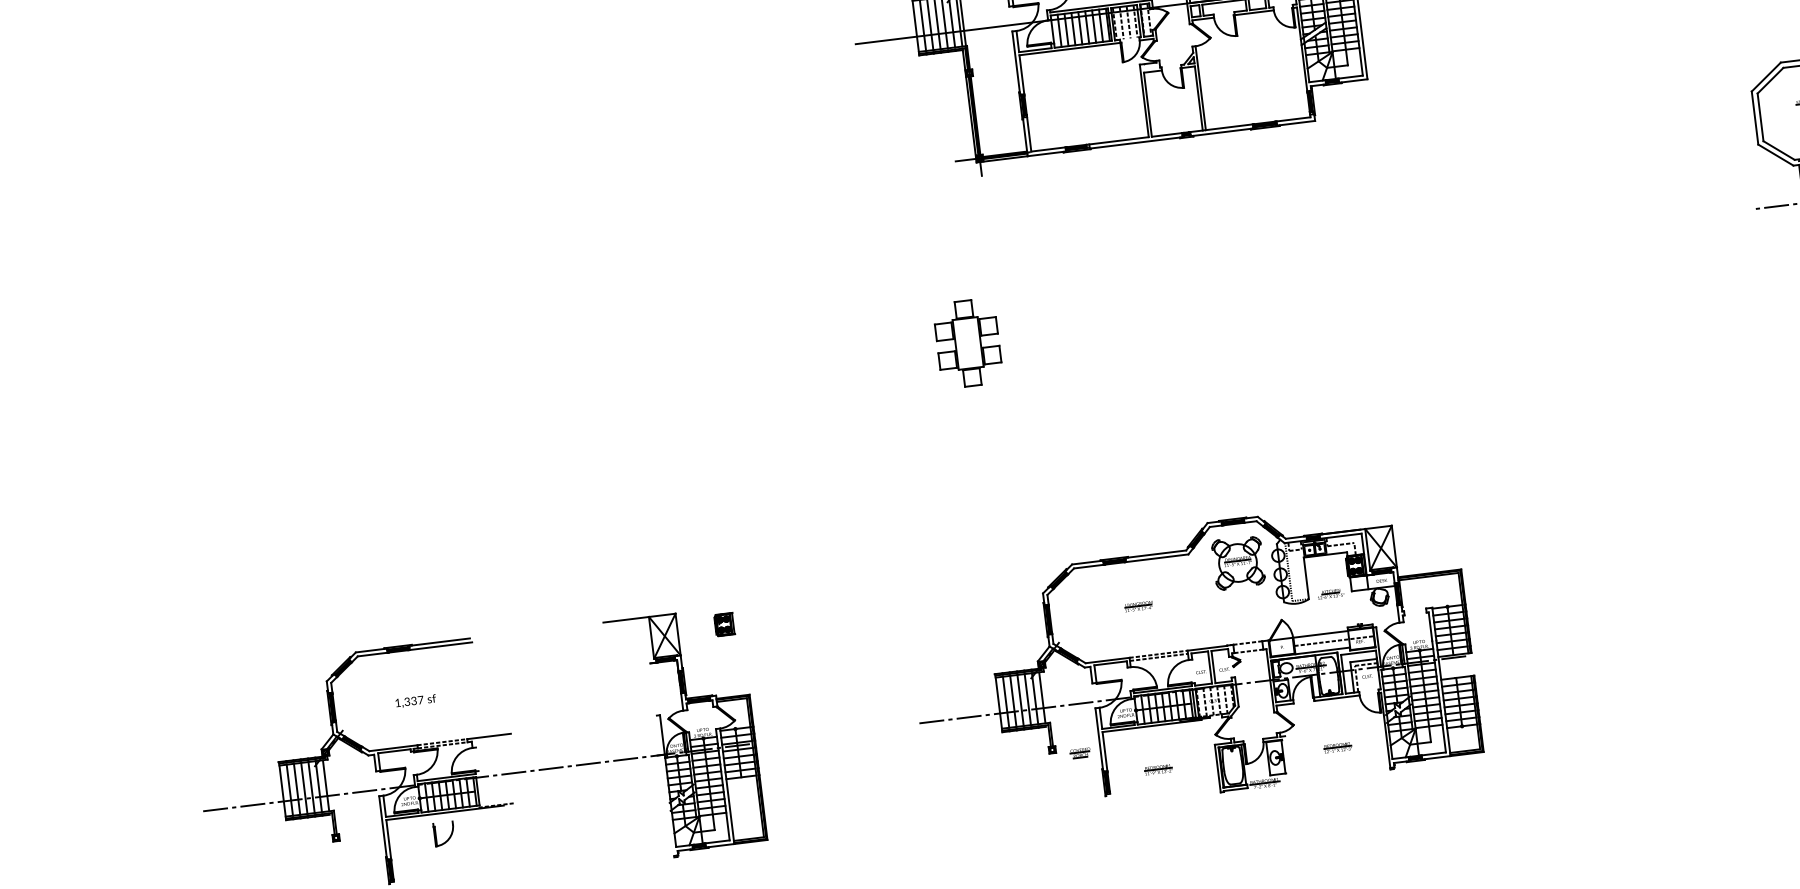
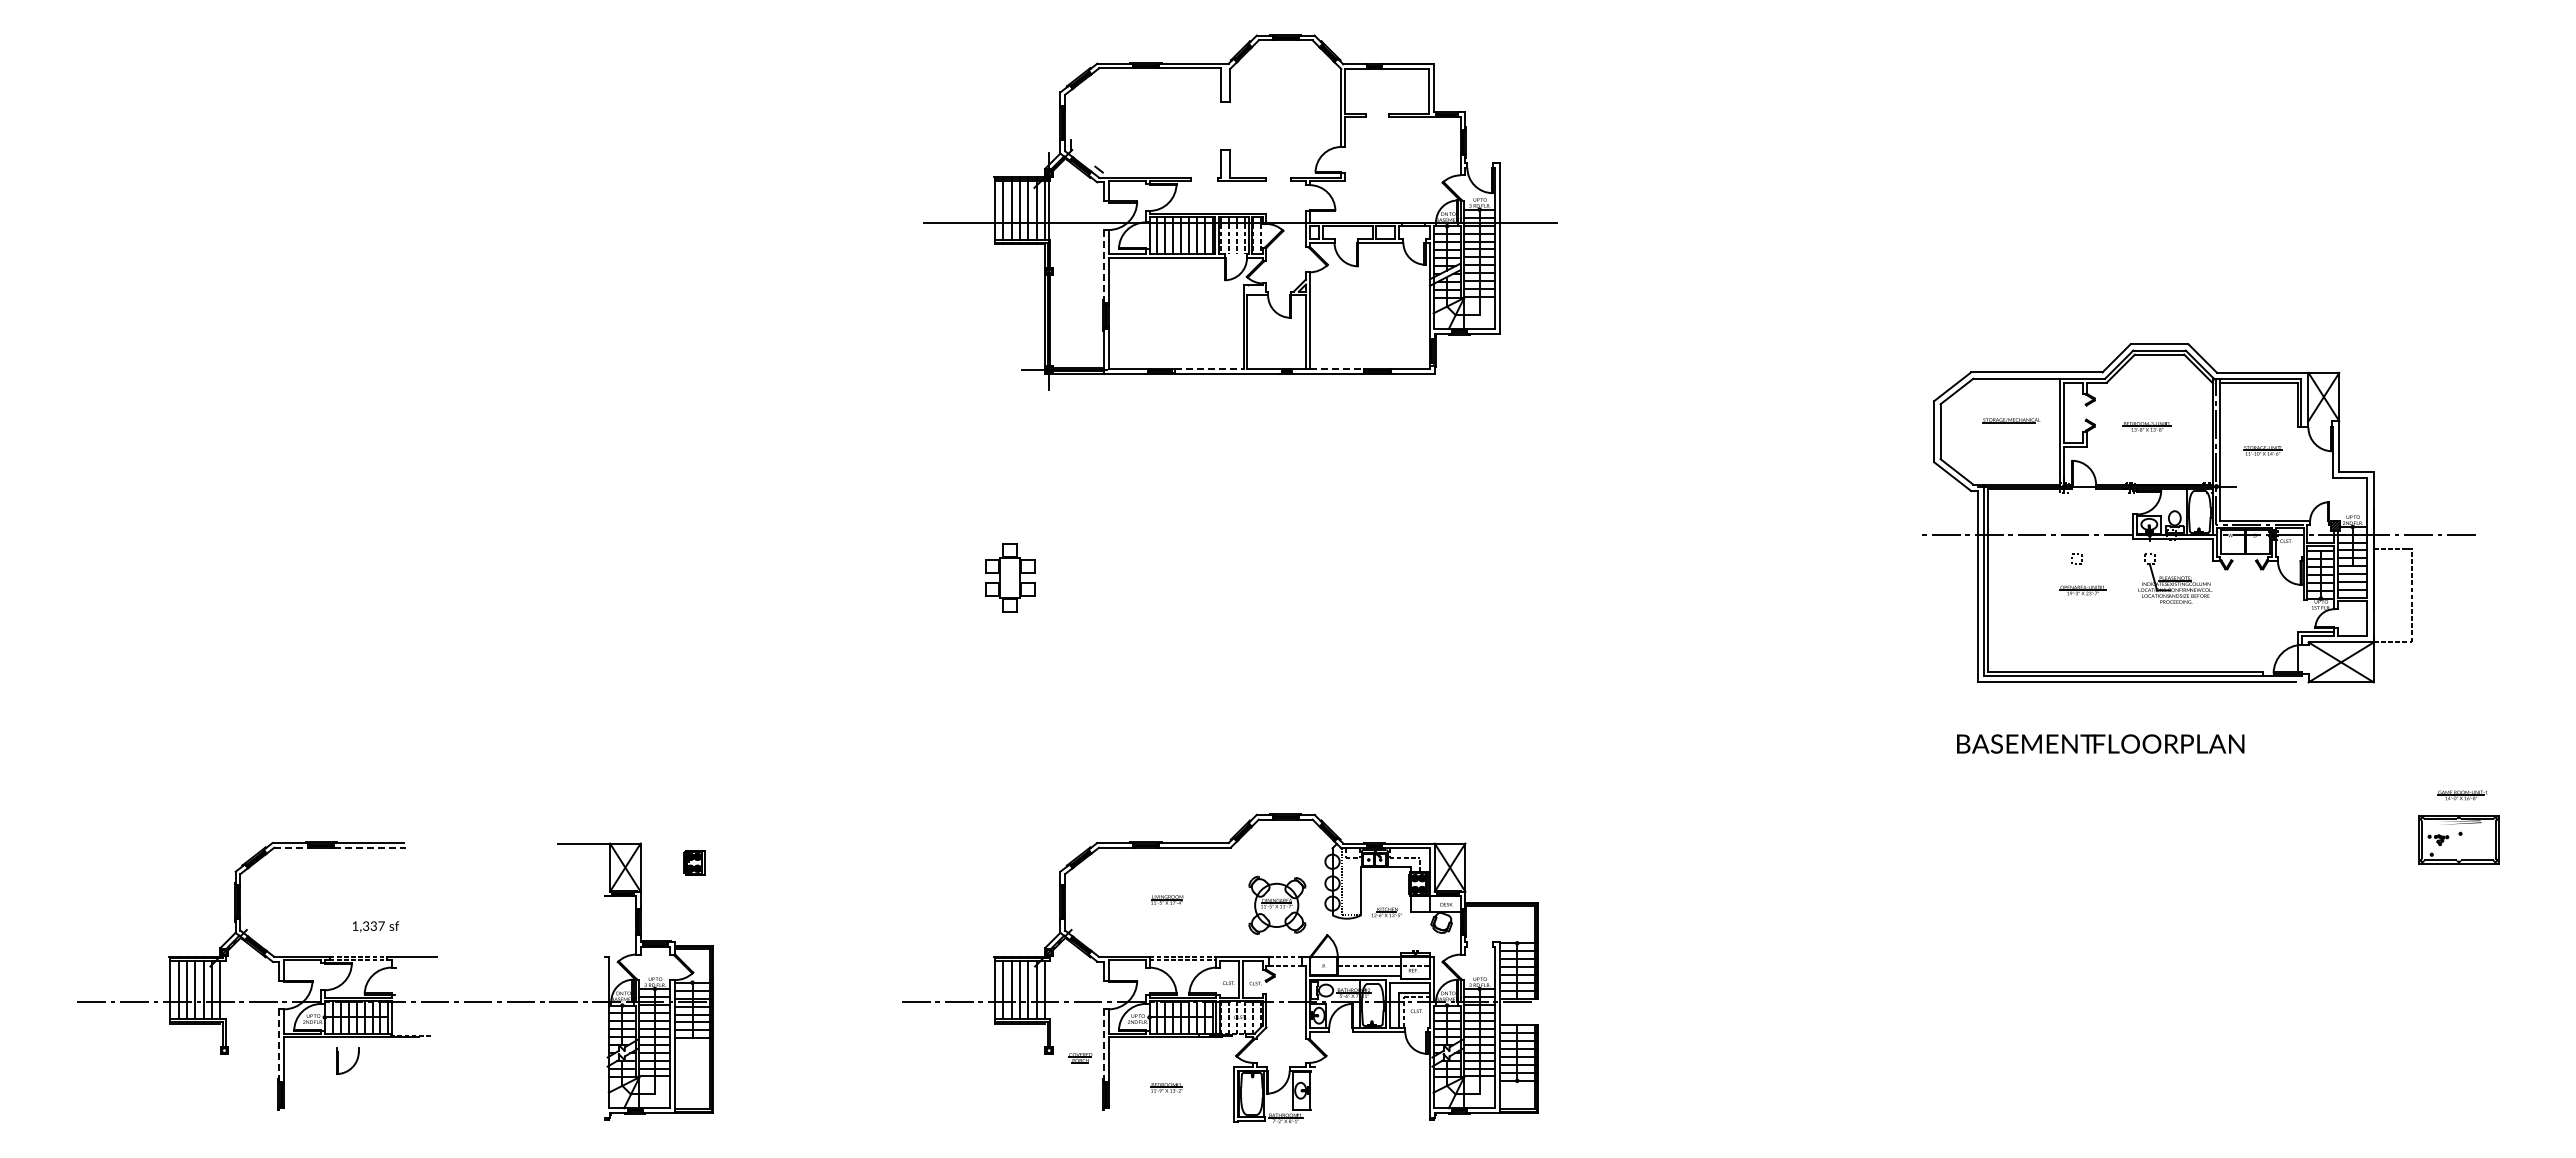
line: (1015, 63) -> (1103, 266), solid -> dashed
line: (1230, 126) -> (1337, 368), solid -> dashed
line: (1119, 140) -> (1210, 368), solid -> dashed
part: (967, 343) -> (1009, 577), size x0.7
part: (1238, 562) -> (1277, 904), moved
line: (441, 645) -> (370, 847), solid -> dashed
line: (372, 654) -> (291, 847), solid -> dashed
text: (416, 700) -> (376, 926), moved
line: (1099, 739) -> (1103, 1045), solid -> dashed
part: (1338, 747) -> (1373, 1087), removed
line: (383, 827) -> (279, 1045), solid -> dashed

